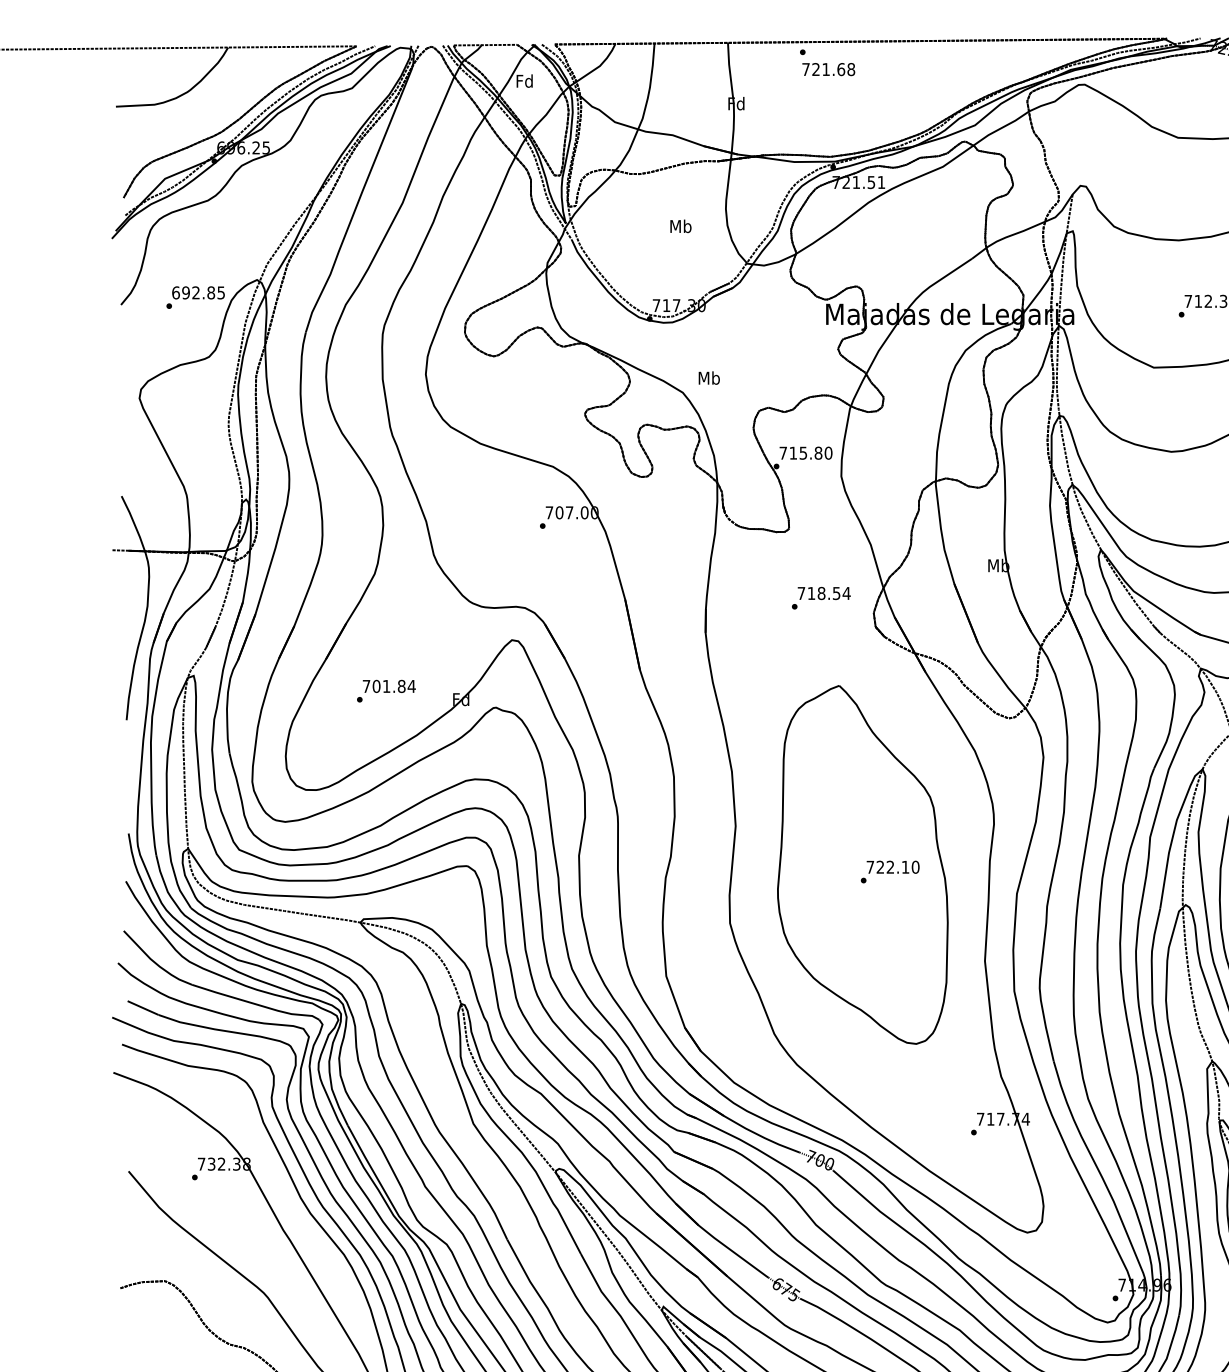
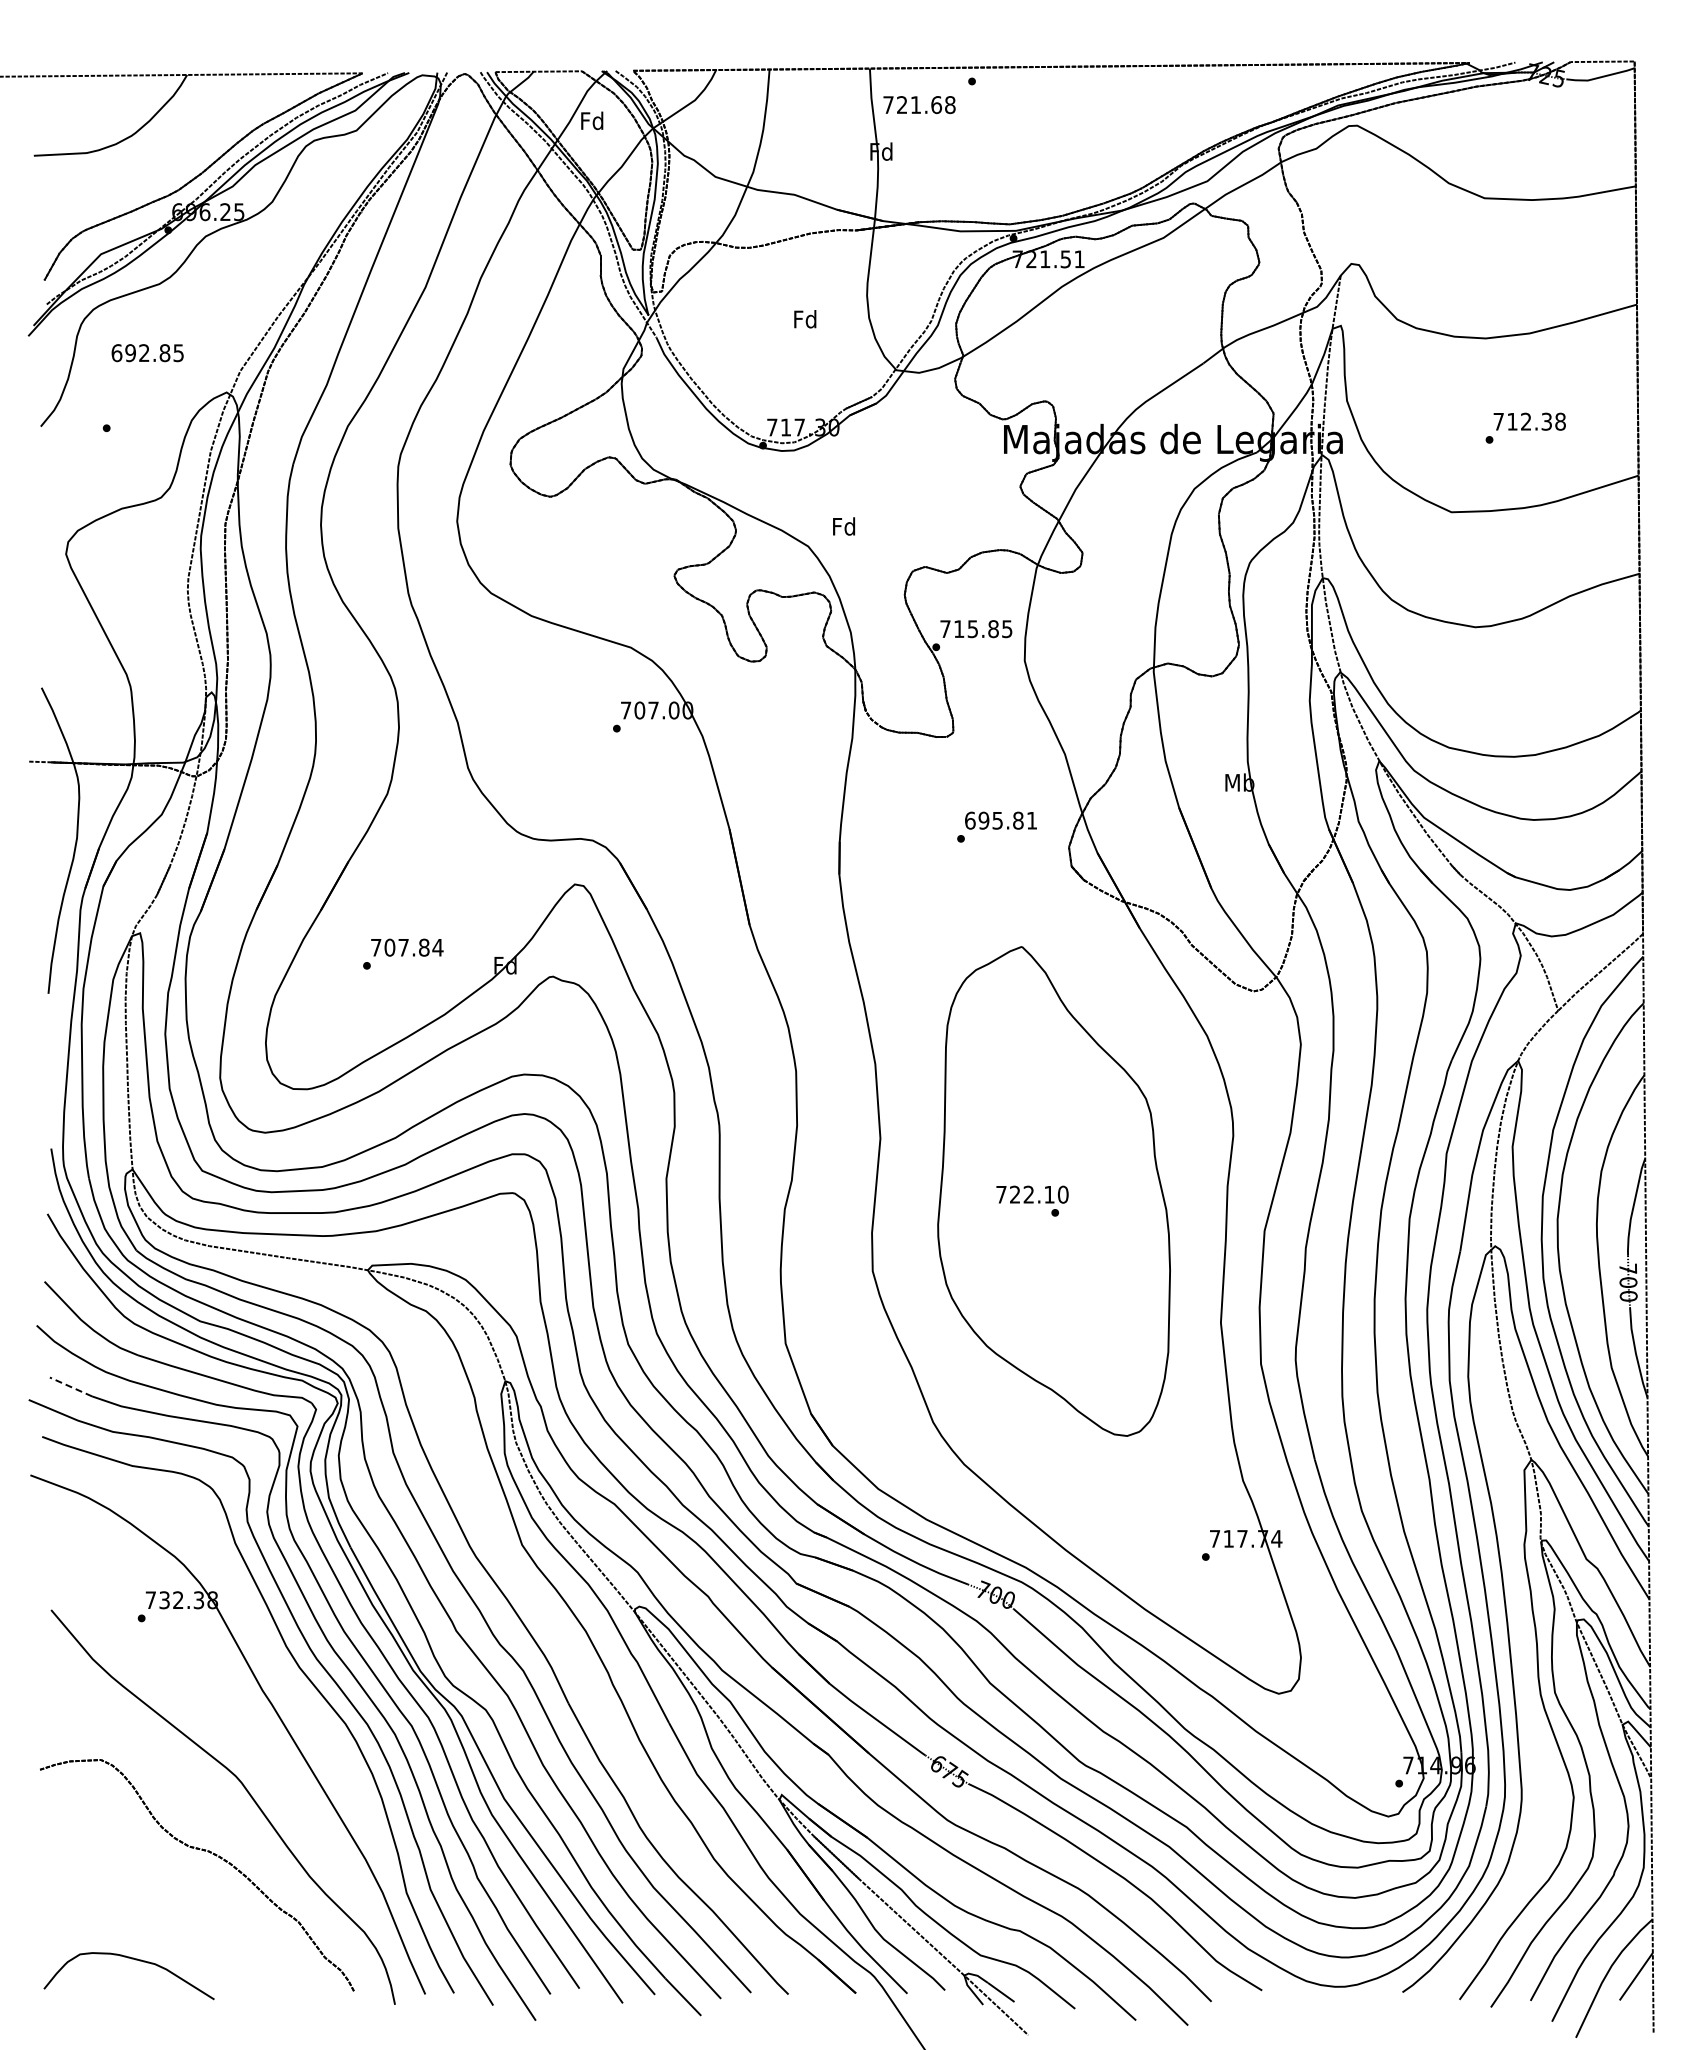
text: (828, 69) -> (919, 105), moved
text: (680, 226) -> (805, 319), Mb -> Fd
text: (198, 293) -> (147, 353), moved
text: (709, 378) -> (844, 526), Mb -> Fd
text: (828, 453) -> (1007, 629), 715.80 -> 715.85
text: (824, 593) -> (1001, 820), 718.54 -> 695.81
text: (386, 686) -> (403, 947), 701.84 -> 707.84
text: (893, 867) -> (1032, 1194), moved
line: (142, 1007) -> (70, 1386), solid -> dashed

